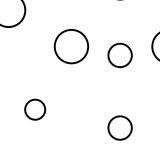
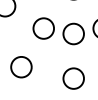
circle: (119, 54) -> (73, 33), size x1.43
circle: (35, 109) -> (21, 67), size x1.67
circle: (119, 127) -> (73, 78), size x1.43

